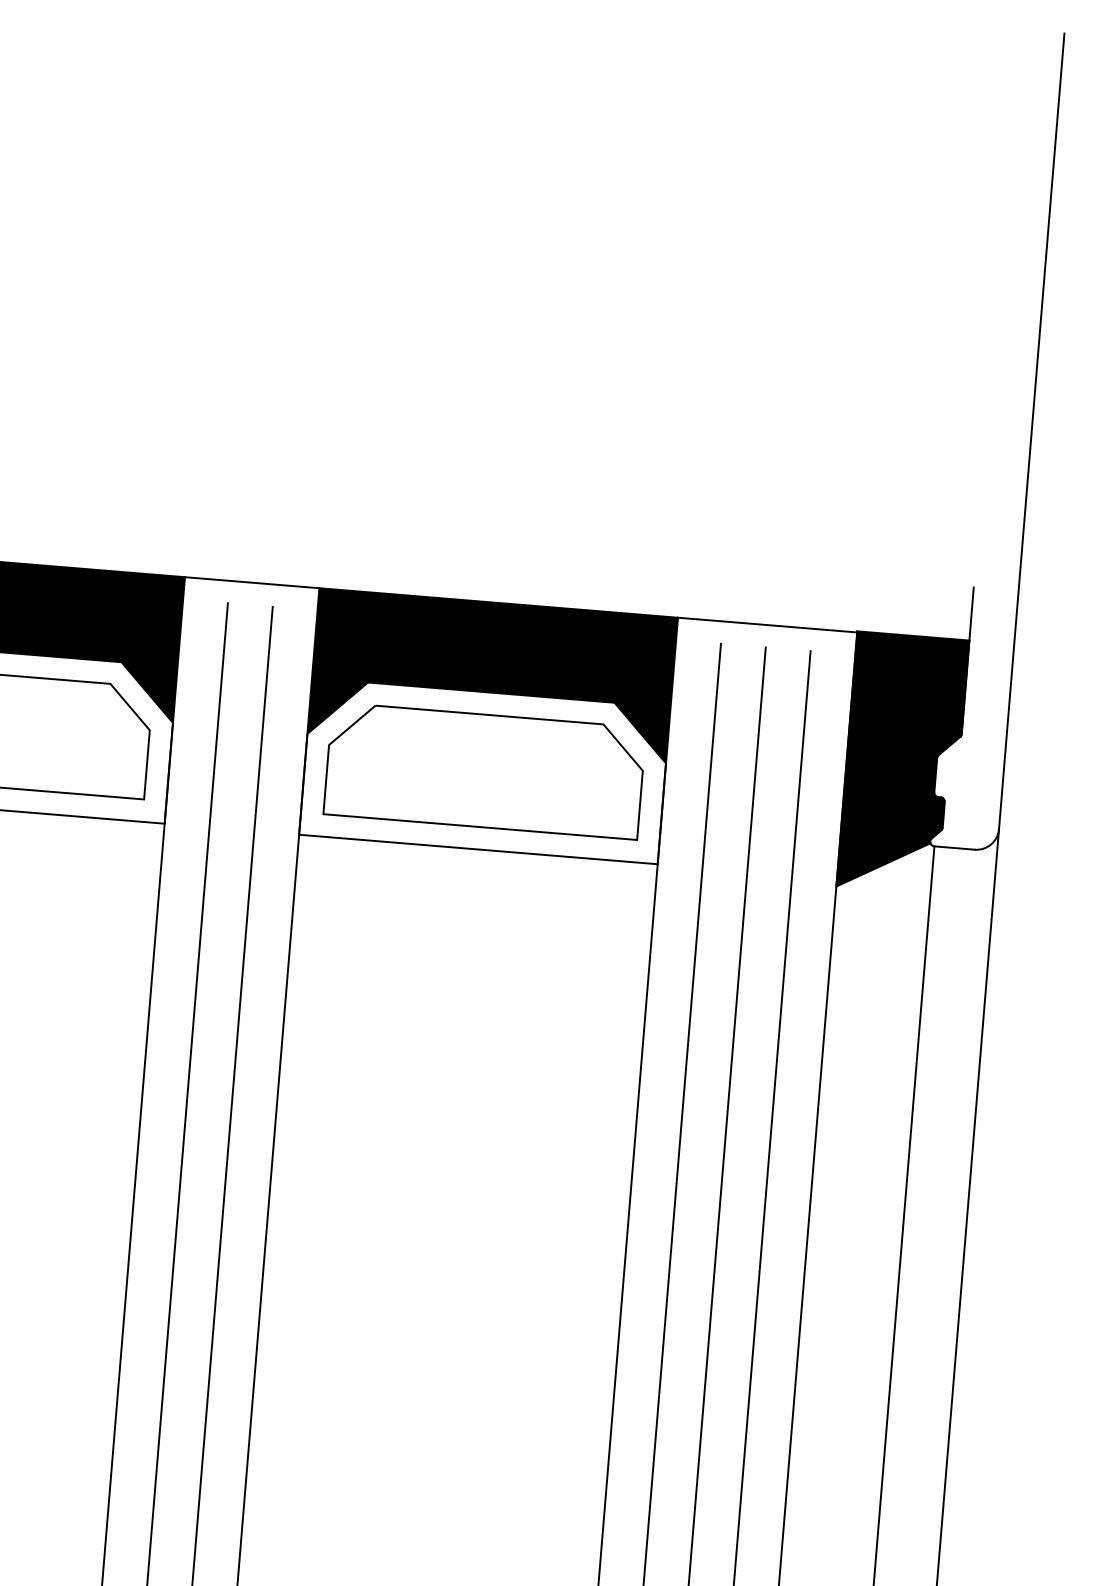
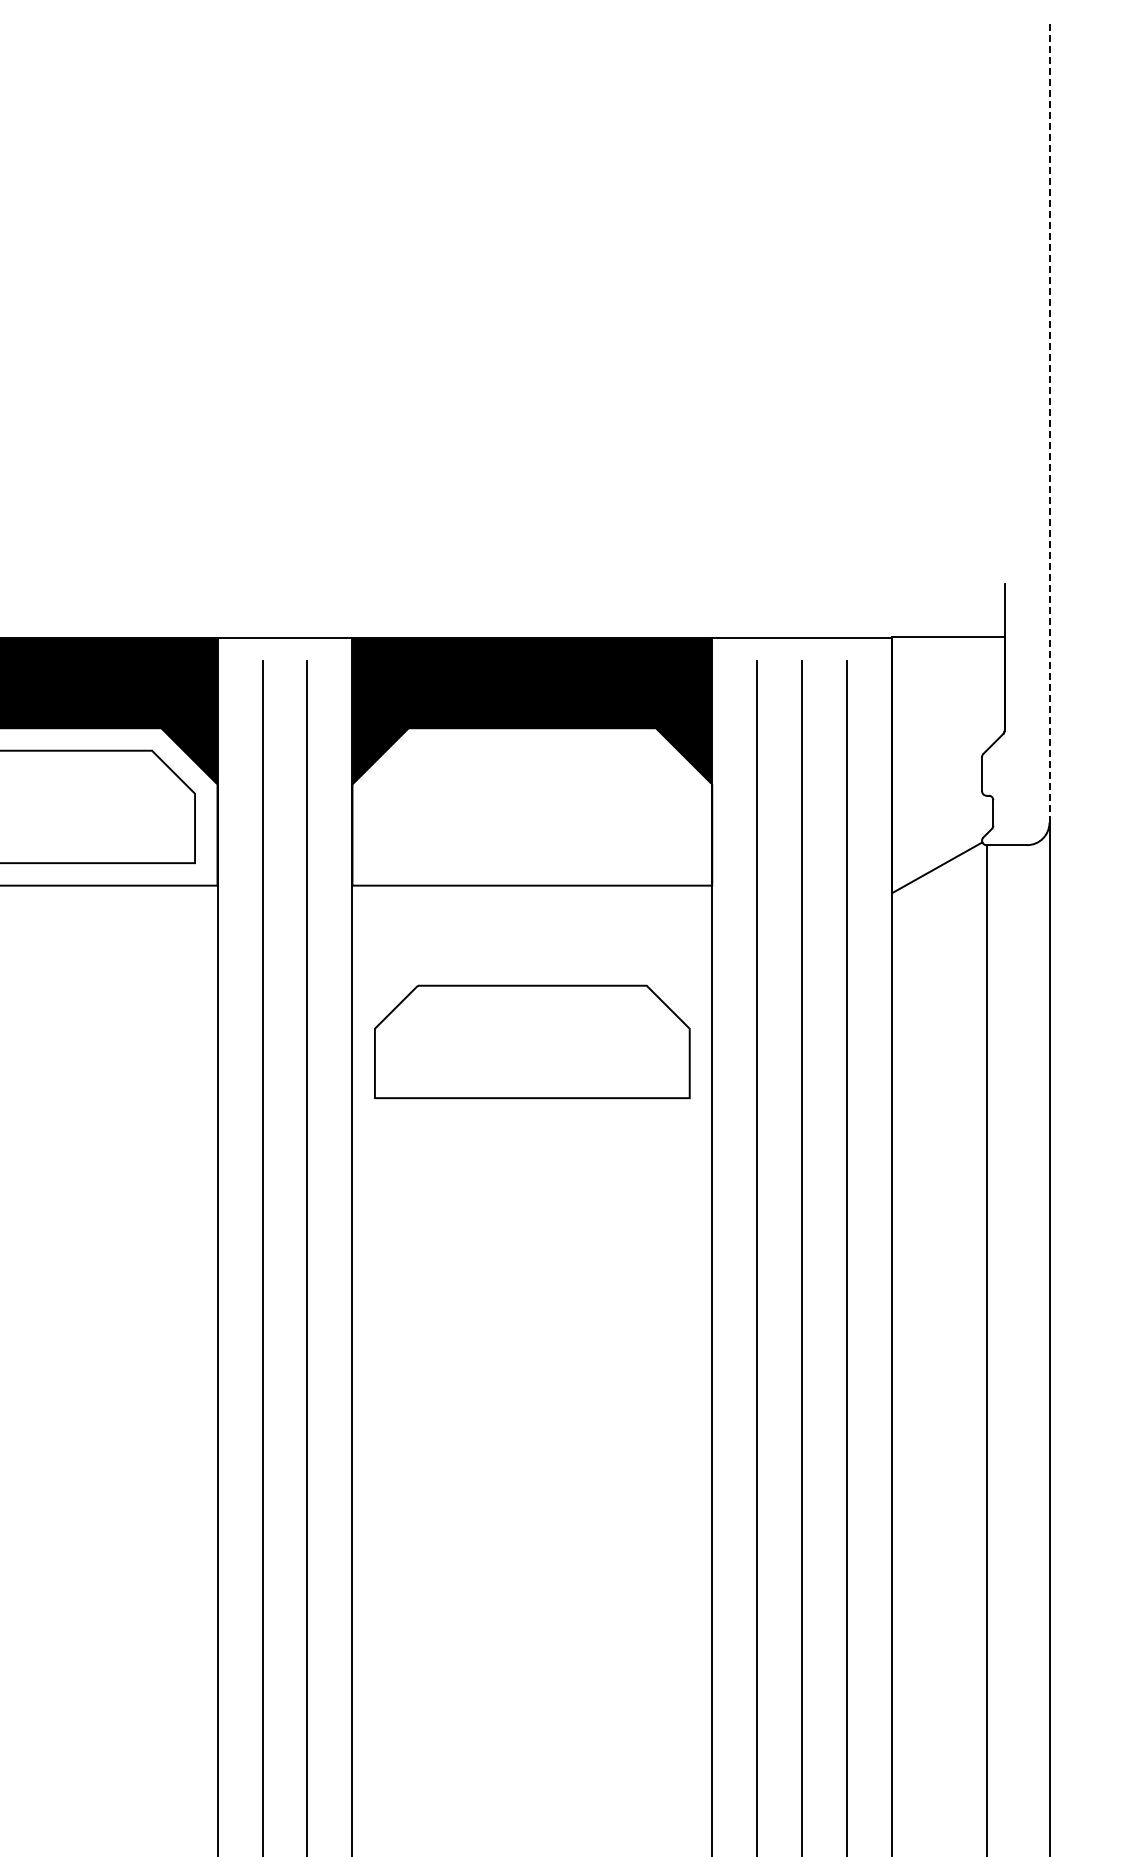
line: (1031, 432) -> (1049, 424), solid -> dashed
fill: (903, 763) -> (948, 765), removed
part: (485, 770) -> (532, 1041), moved

